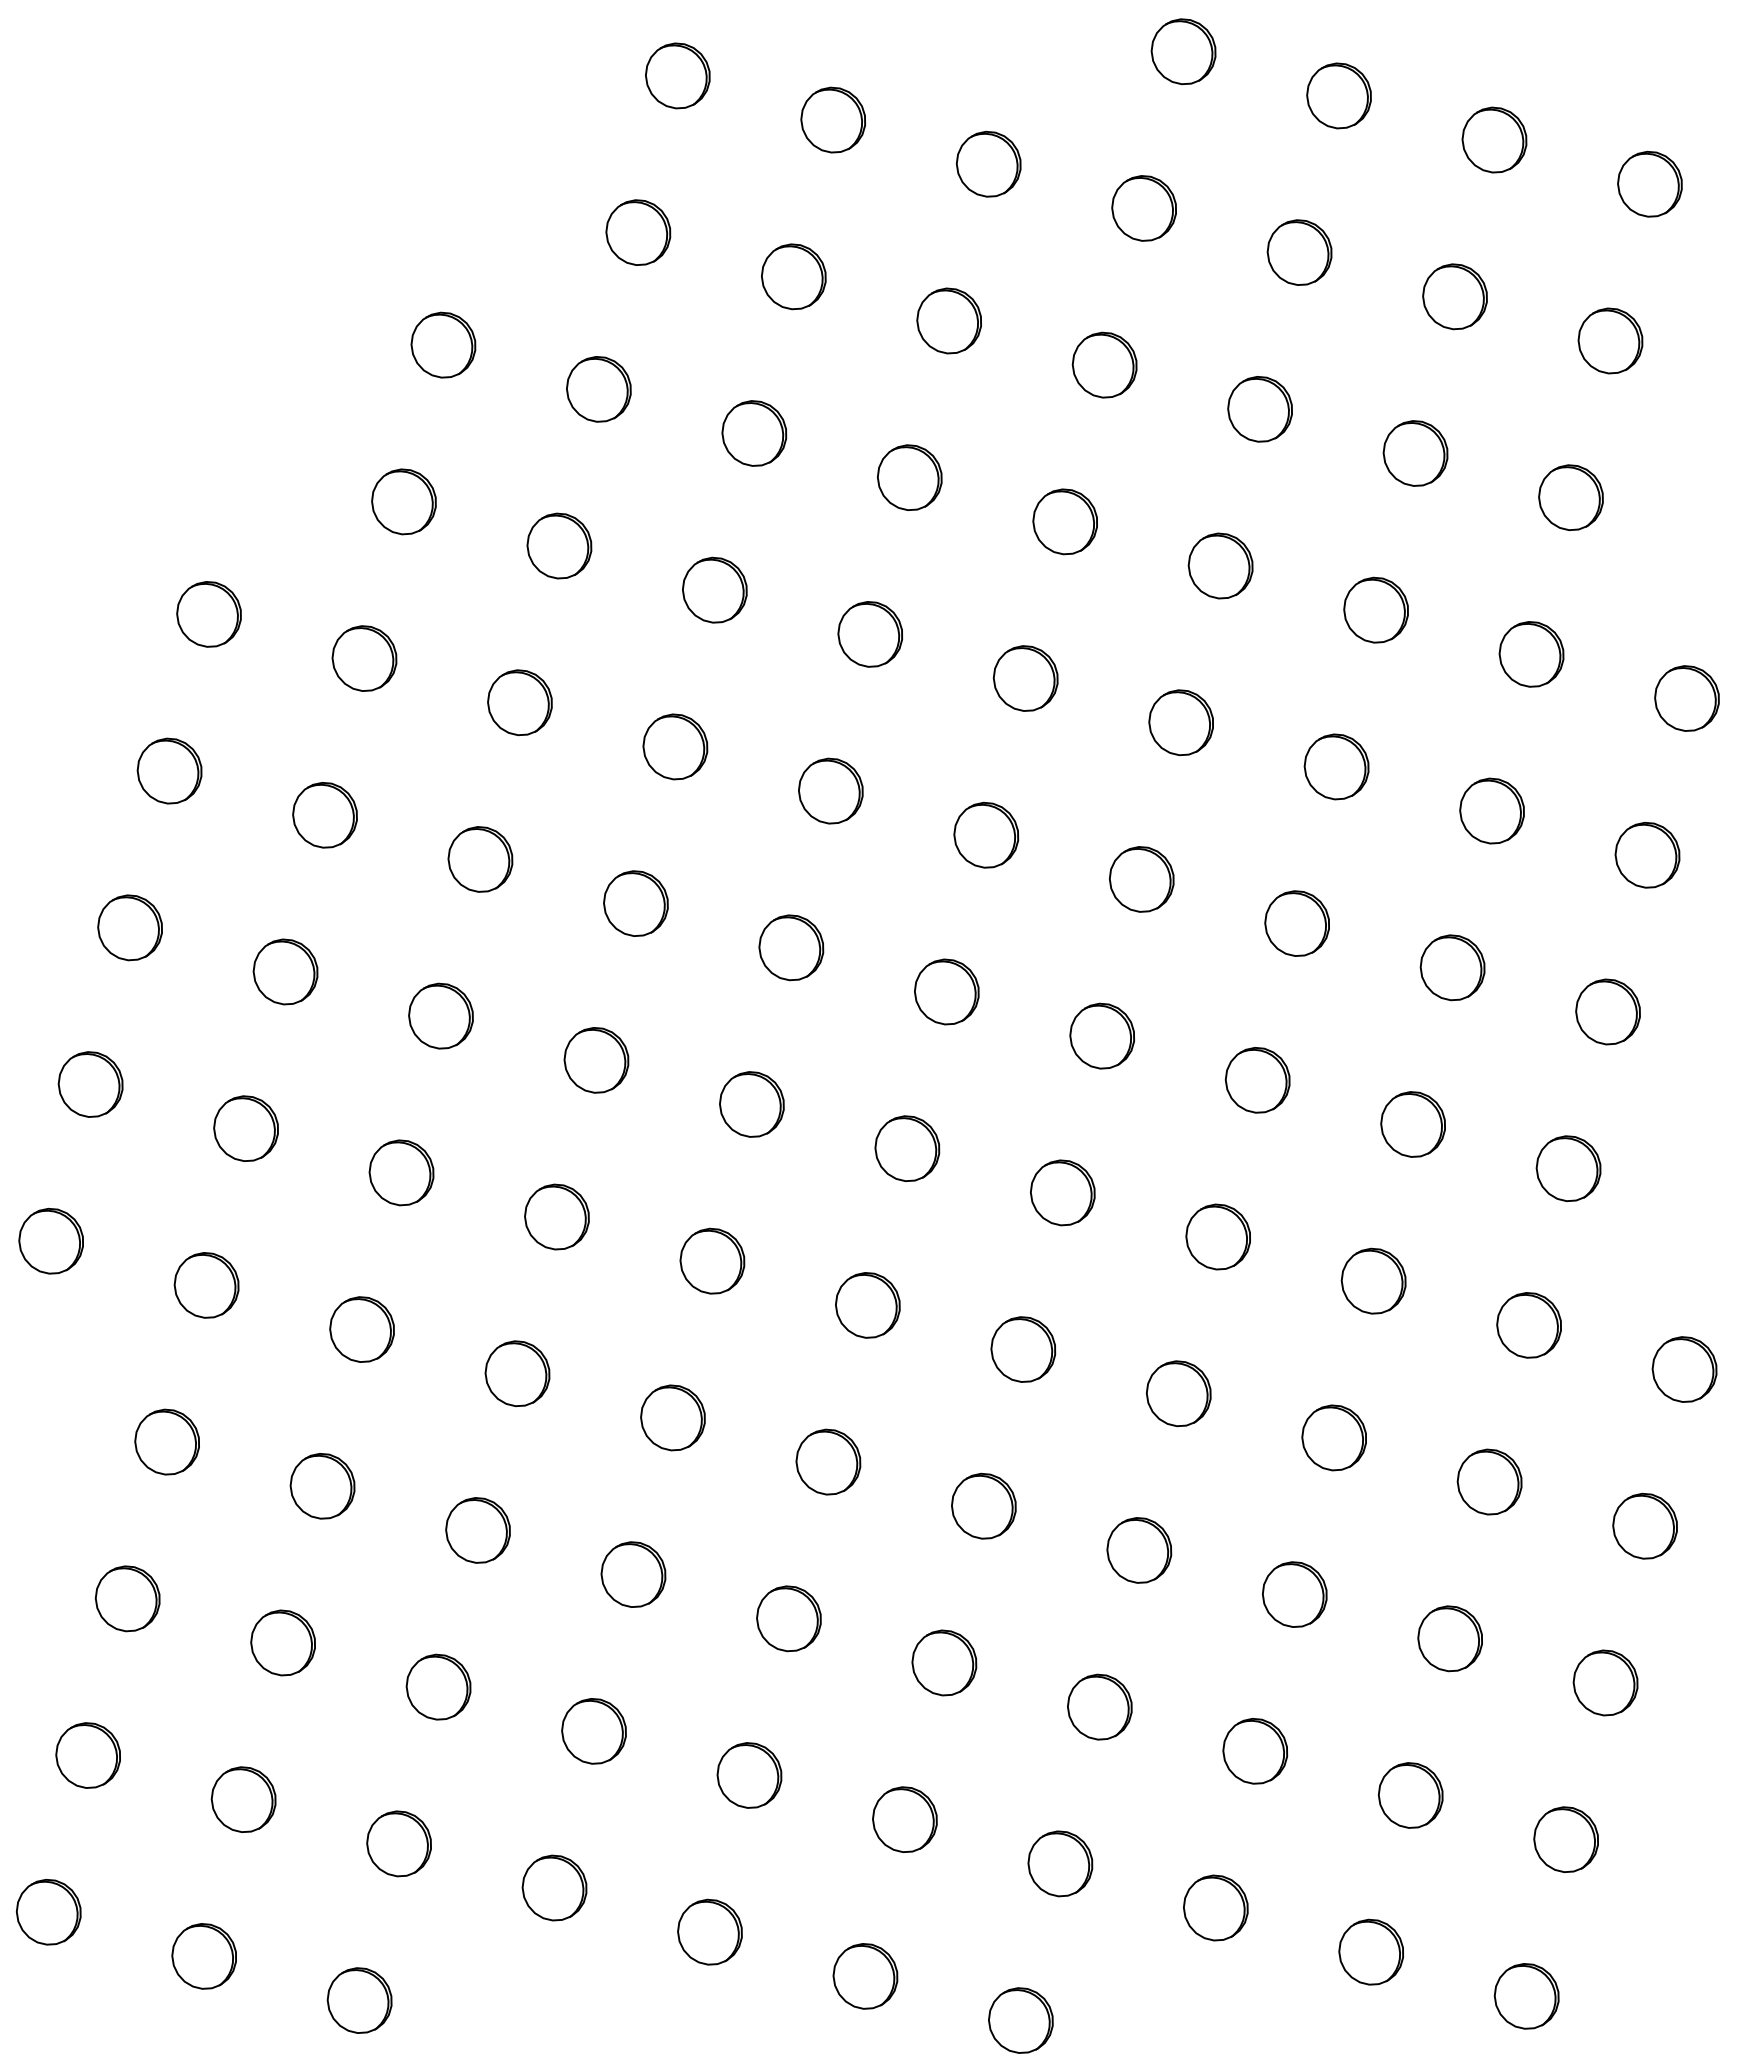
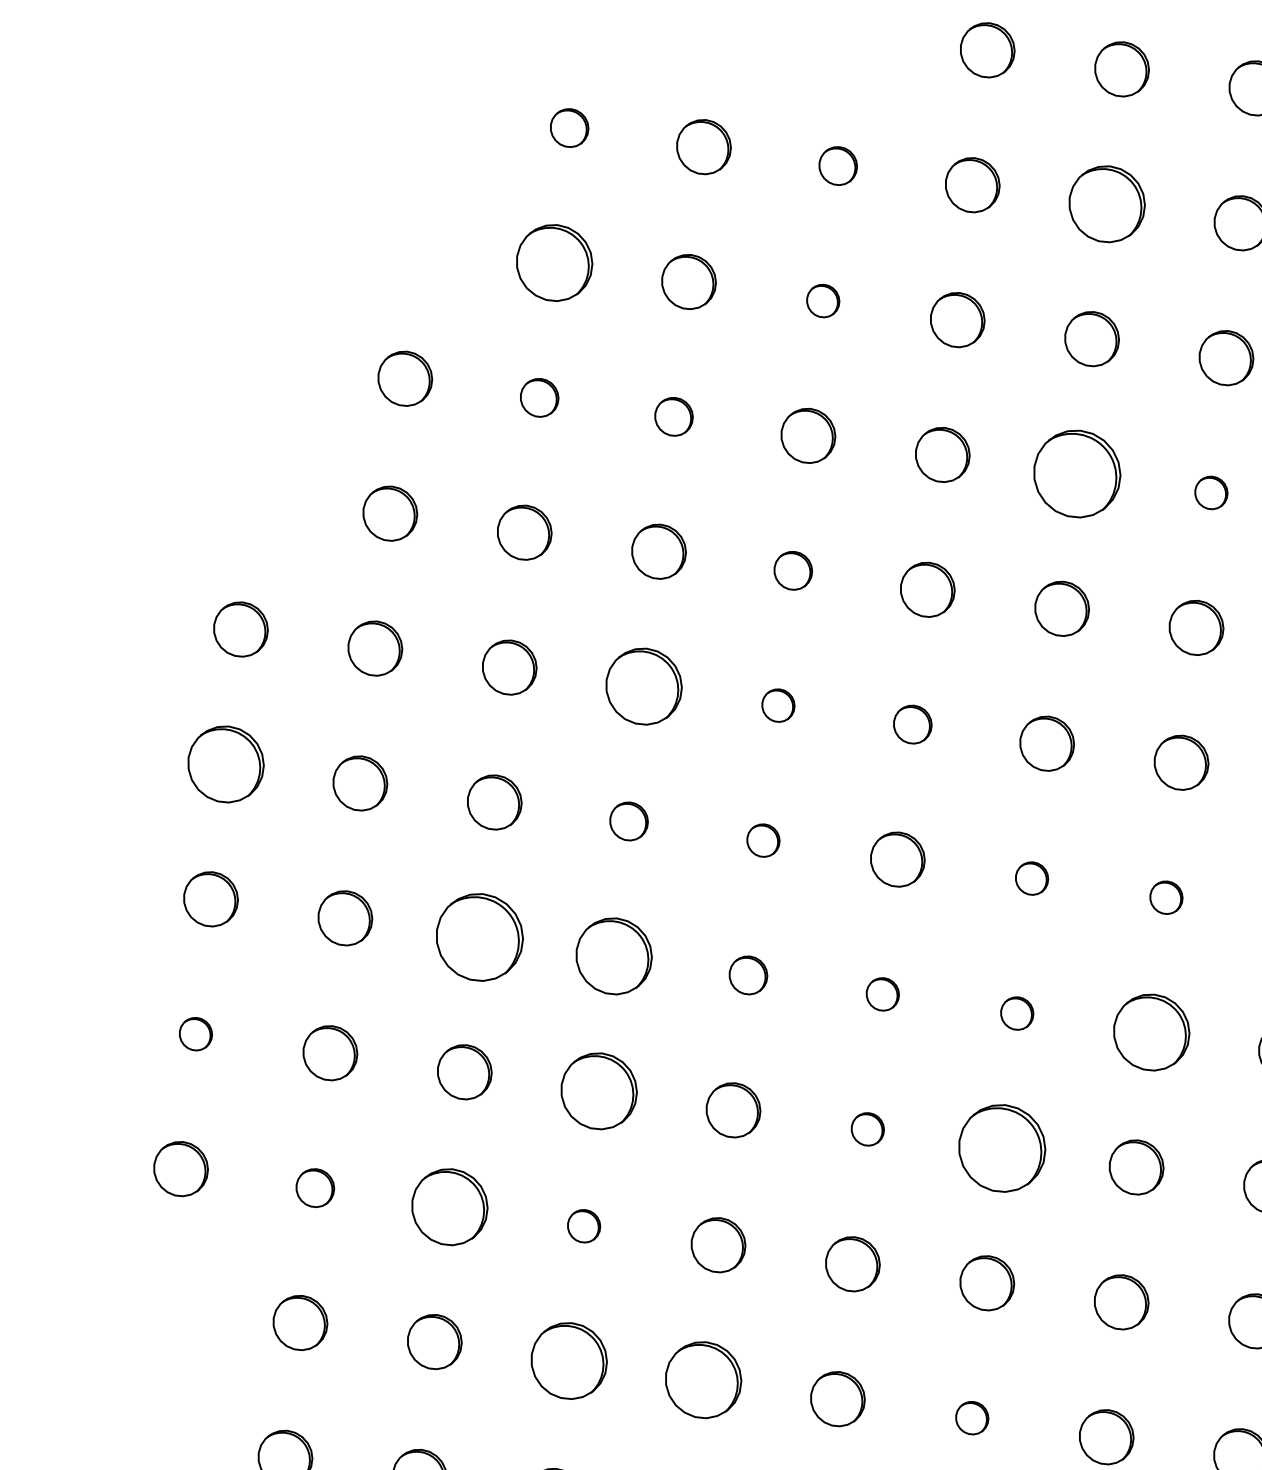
part: (677, 75) -> (569, 127), size x0.7
part: (988, 163) -> (837, 165), size x0.7
part: (638, 232) -> (554, 262), size x1.4
part: (1299, 252) -> (1106, 204), size x1.4
part: (948, 320) -> (822, 300), size x0.6
part: (598, 389) -> (539, 398), size x0.7
part: (754, 433) -> (674, 416), size x0.7
part: (1220, 565) -> (1076, 473), size x1.6
part: (1375, 609) -> (1210, 492), size x0.6
part: (869, 634) -> (792, 570), size x0.7
part: (675, 746) -> (643, 686), size x1.4
part: (169, 770) -> (225, 763), size x1.4
part: (830, 790) -> (777, 705), size x0.6
part: (986, 834) -> (912, 724), size x0.7
part: (635, 903) -> (628, 821), size x0.7
part: (791, 947) -> (763, 840), size x0.6
part: (440, 1015) -> (479, 936), size x1.6
part: (1101, 1035) -> (1031, 878), size x0.6
part: (596, 1060) -> (614, 956), size x1.4
part: (1257, 1080) -> (1166, 897), size x0.6
part: (90, 1084) -> (195, 1034), size x0.6
part: (751, 1104) -> (748, 975), size x0.7
part: (907, 1148) -> (882, 994), size x0.6
part: (1062, 1192) -> (1016, 1013), size x0.6
part: (556, 1216) -> (598, 1090), size x1.4
part: (1217, 1236) -> (1150, 1032), size x1.4
part: (206, 1285) -> (315, 1188), size x0.7
part: (867, 1305) -> (867, 1129), size x0.6
part: (361, 1329) -> (449, 1207), size x1.4
part: (1023, 1349) -> (1002, 1148), size x1.6
part: (517, 1373) -> (583, 1225), size x0.6
part: (477, 1530) -> (568, 1361), size x1.4
part: (633, 1574) -> (703, 1379), size x1.4
part: (944, 1662) -> (972, 1417), size x0.6

